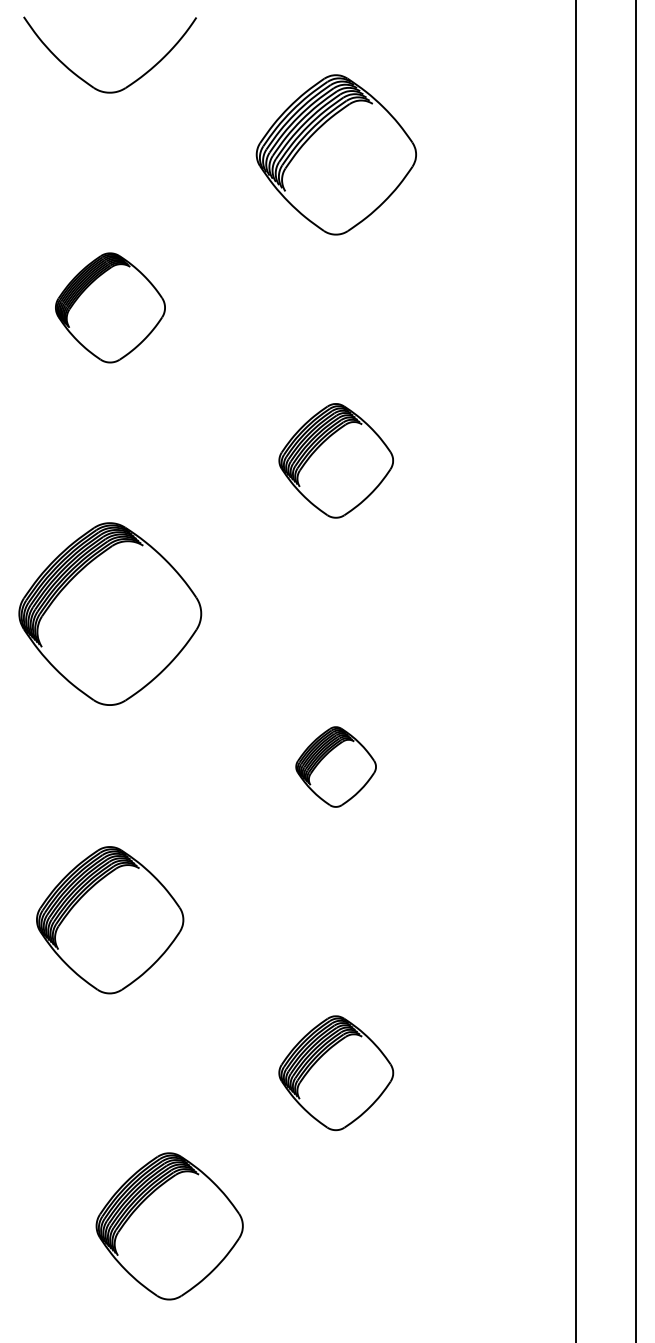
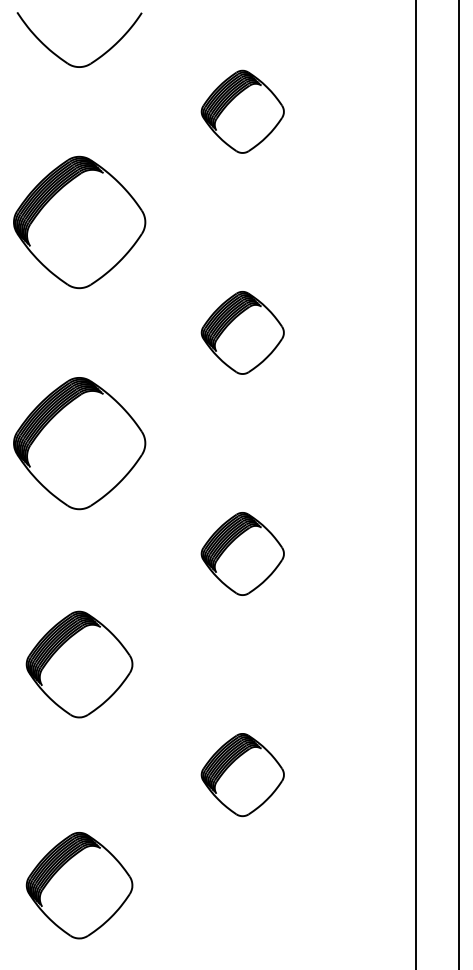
part: (335, 154) -> (242, 111), size x0.71
part: (110, 307) -> (79, 222), size x1.67
part: (335, 766) -> (242, 553), size x1.43
part: (169, 1226) -> (79, 885), moved

